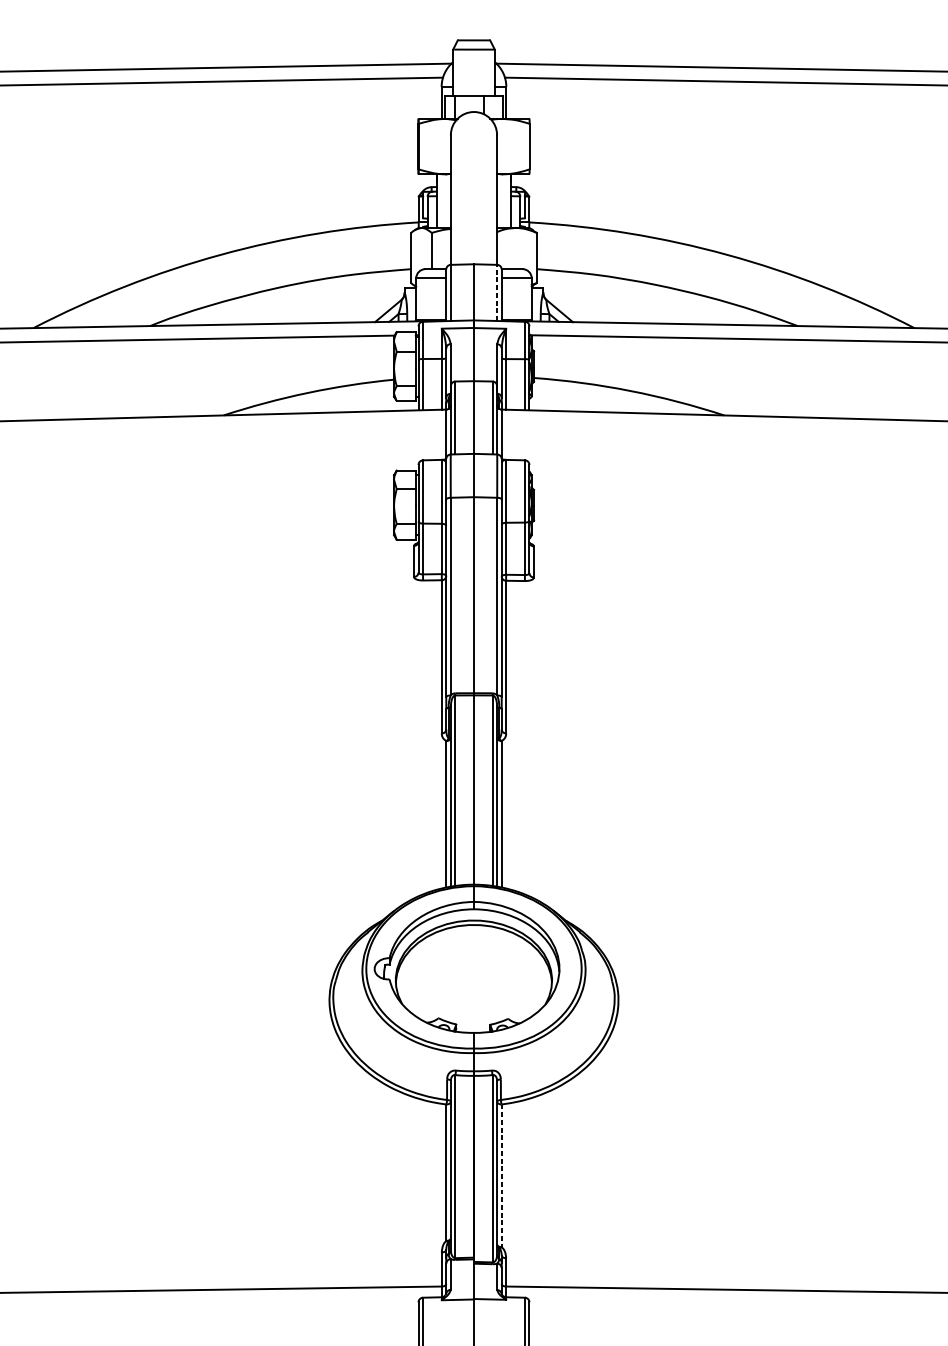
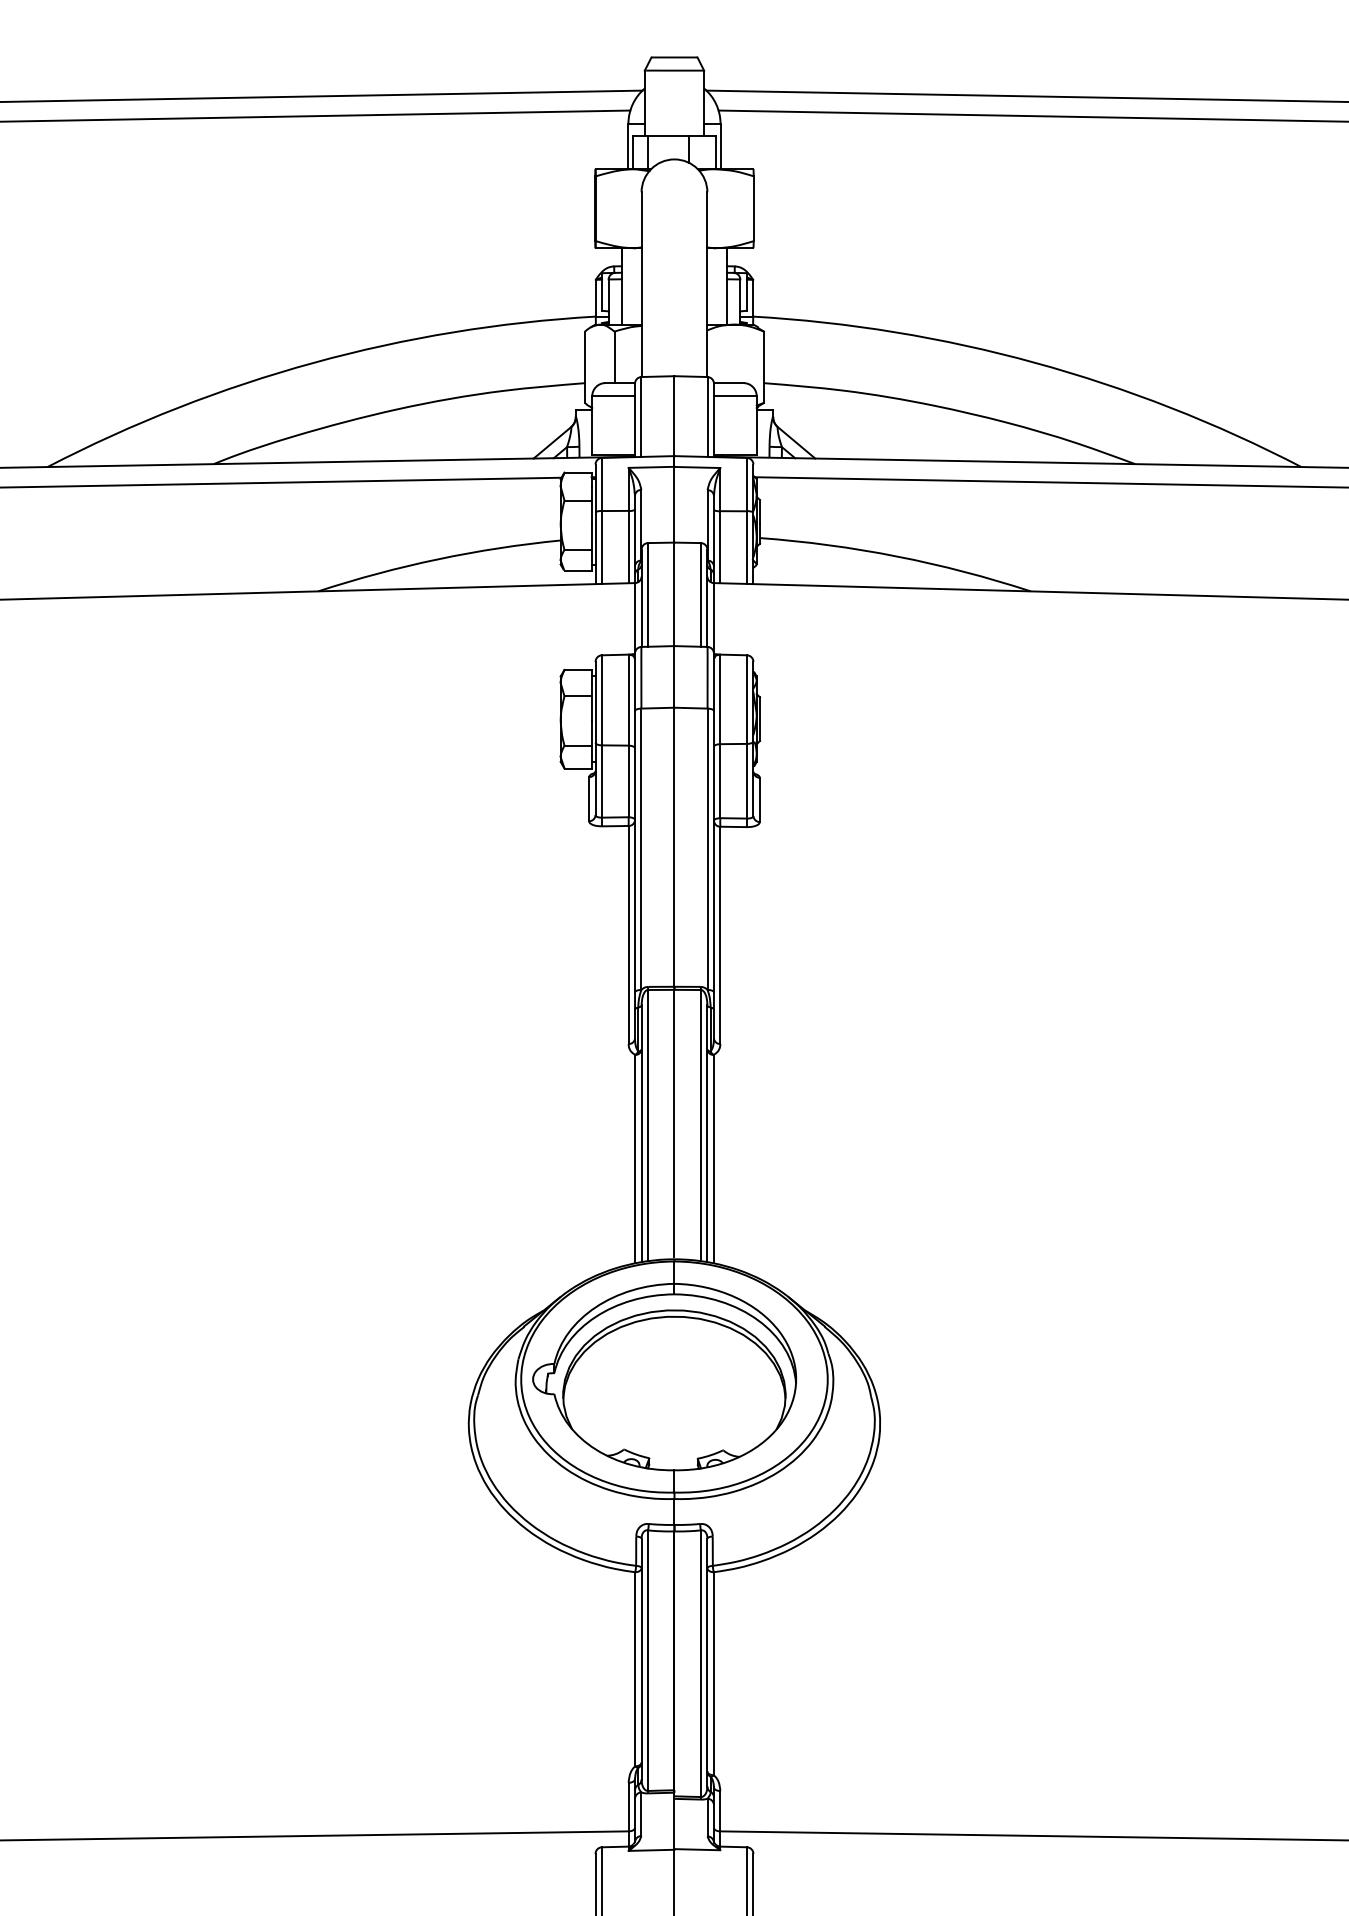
line: (497, 293) -> (707, 417), dashed -> solid
line: (501, 1175) -> (713, 1673), dashed -> solid

